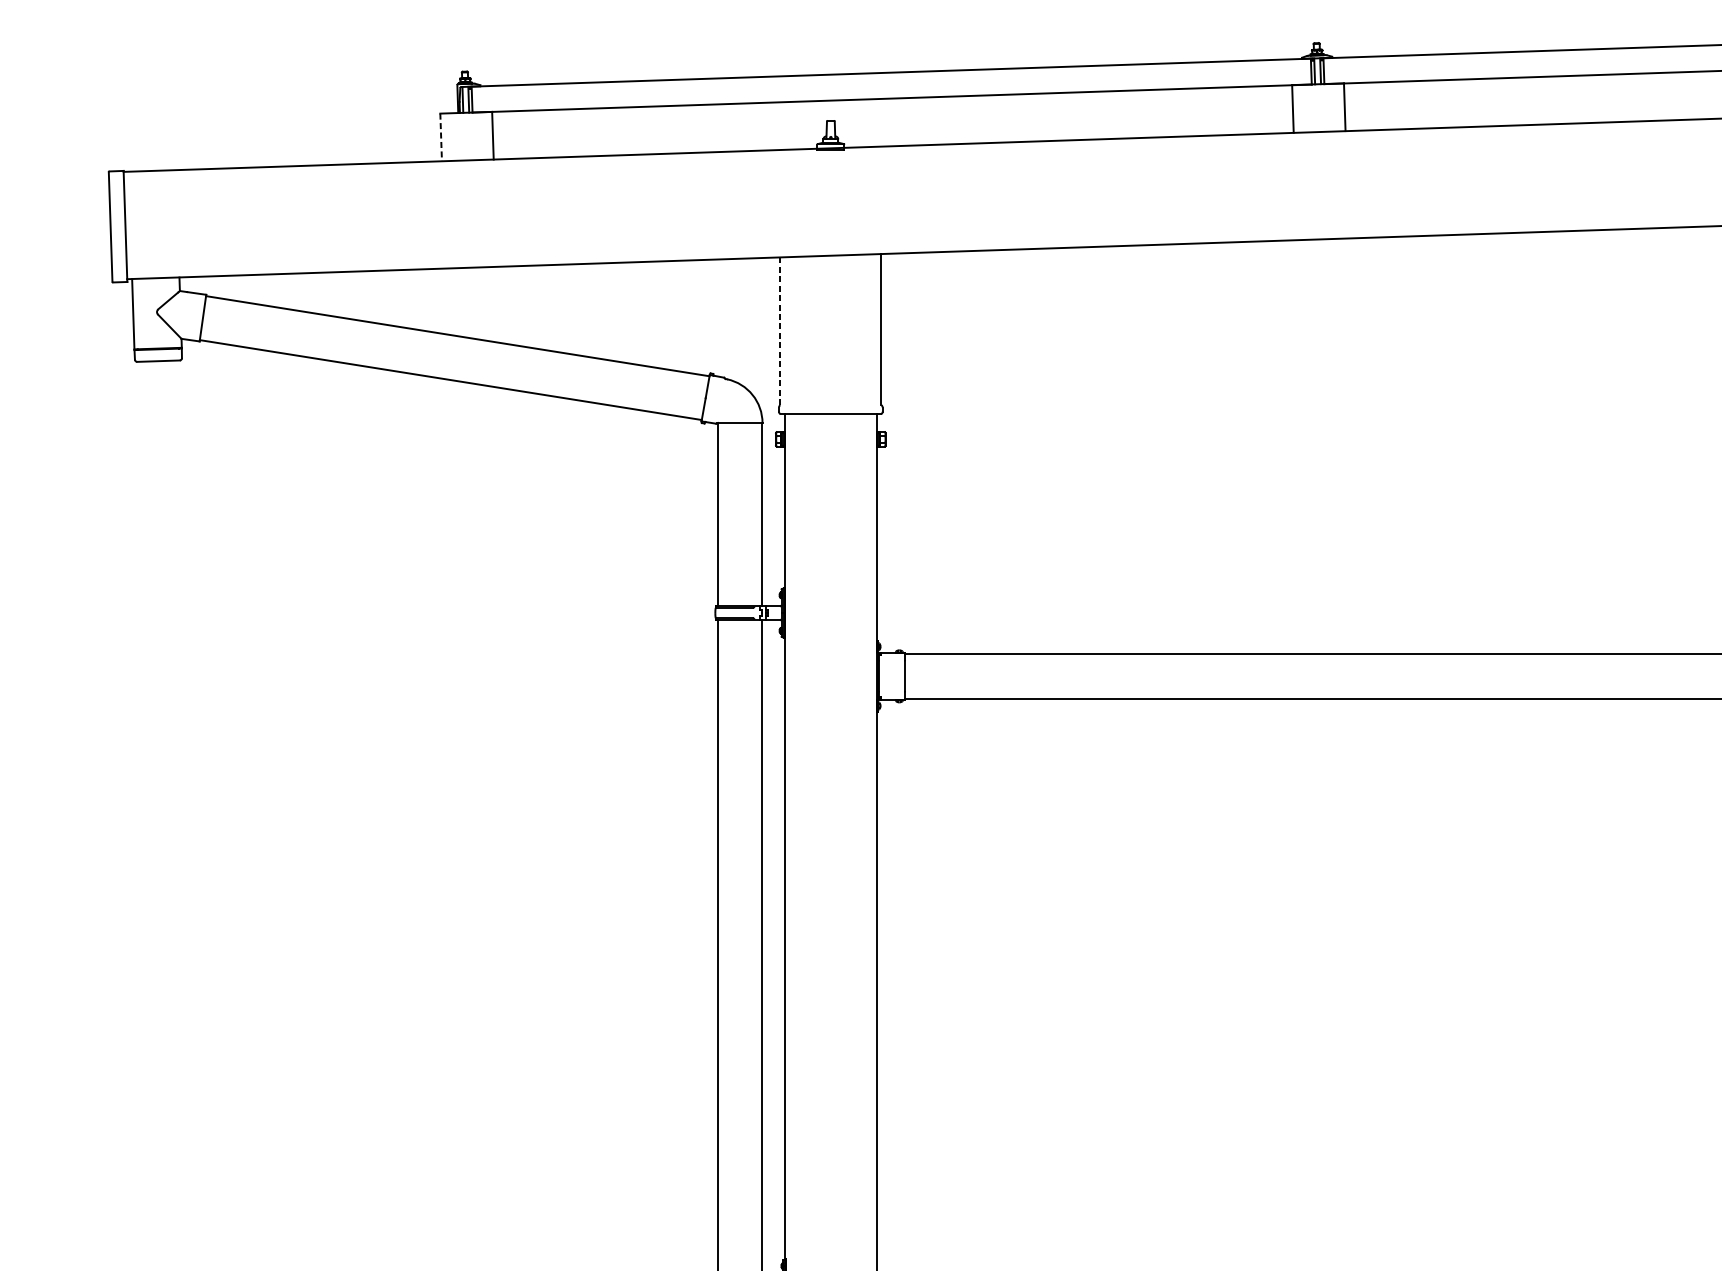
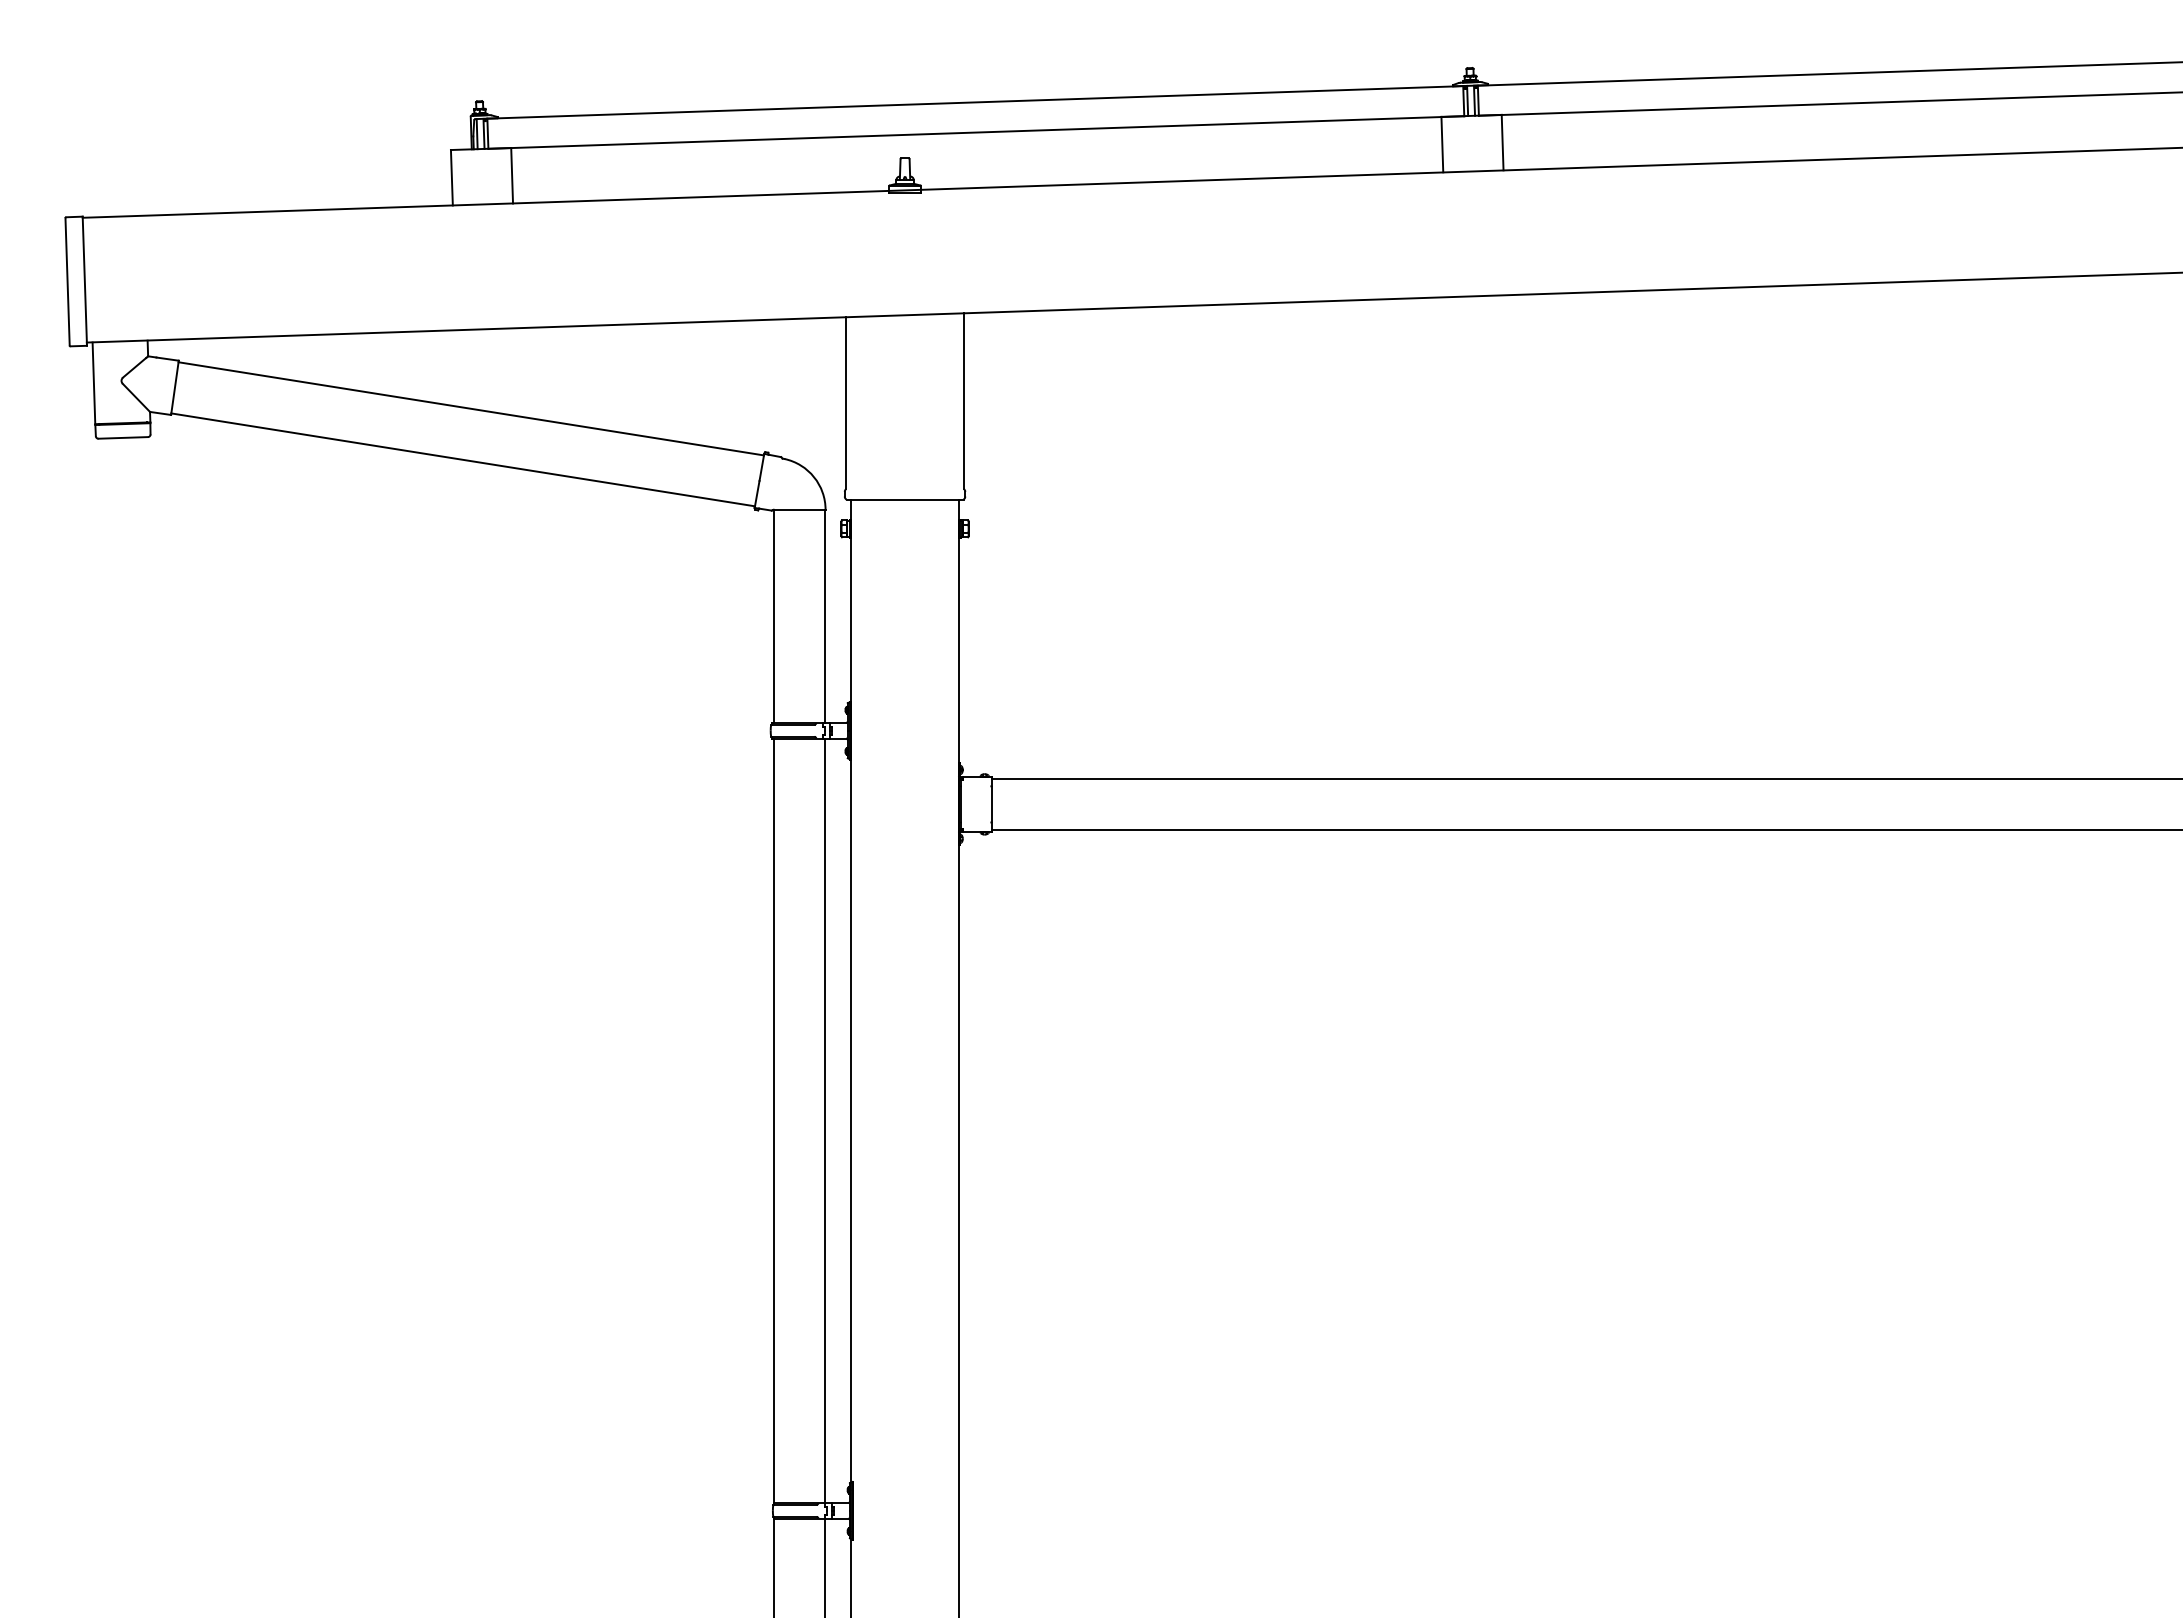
line: (440, 137) -> (451, 177), dashed -> solid
line: (780, 331) -> (846, 403), dashed -> solid

